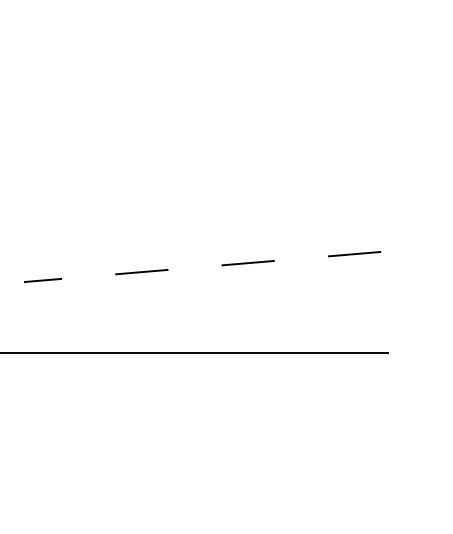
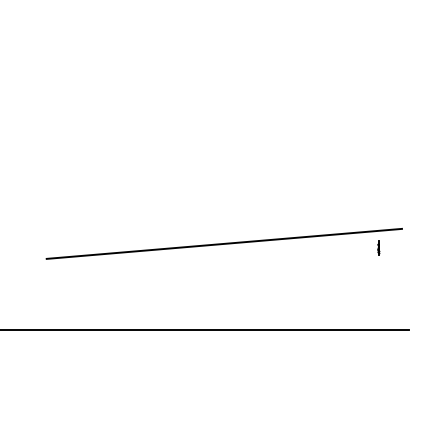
line: (202, 267) -> (224, 244), dashed -> solid
part: (356, 270) -> (378, 247), added

